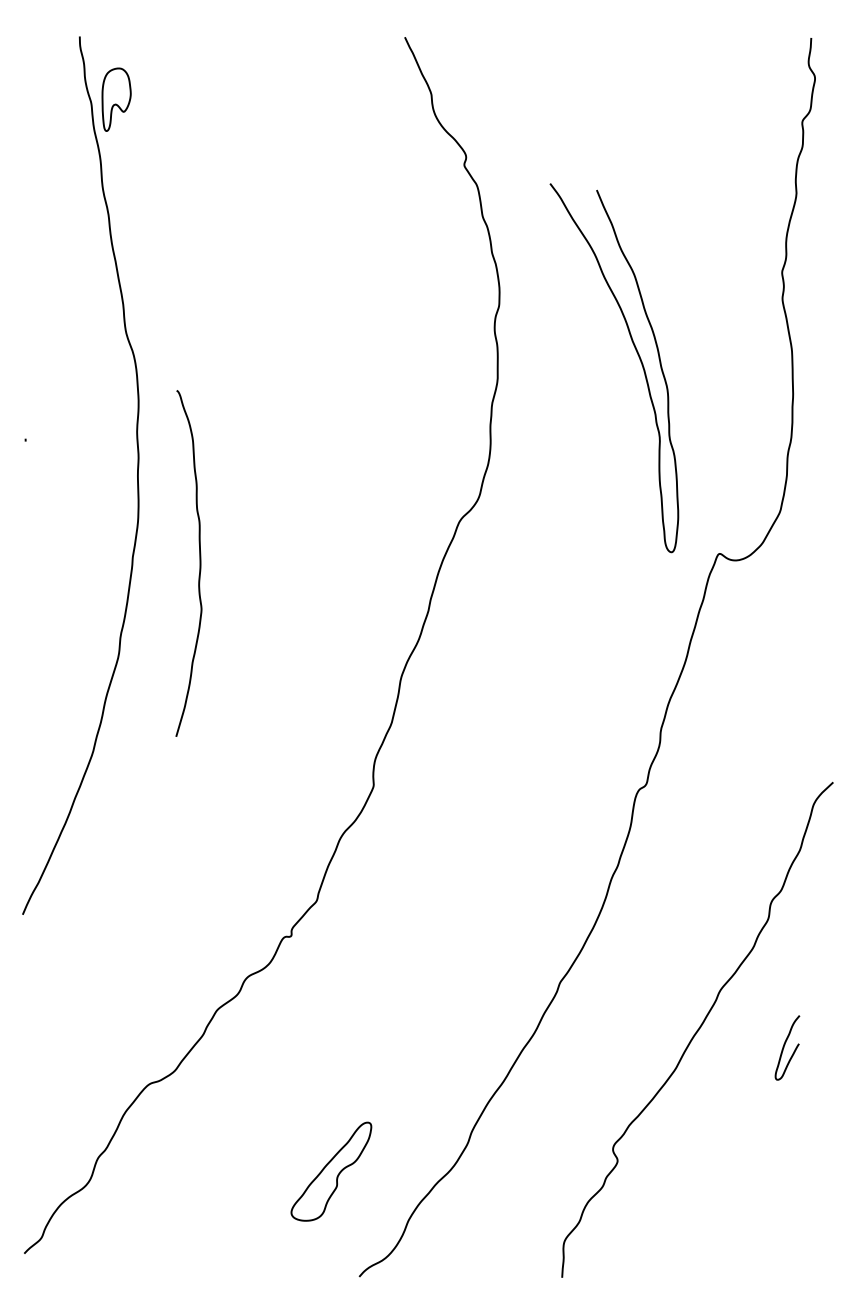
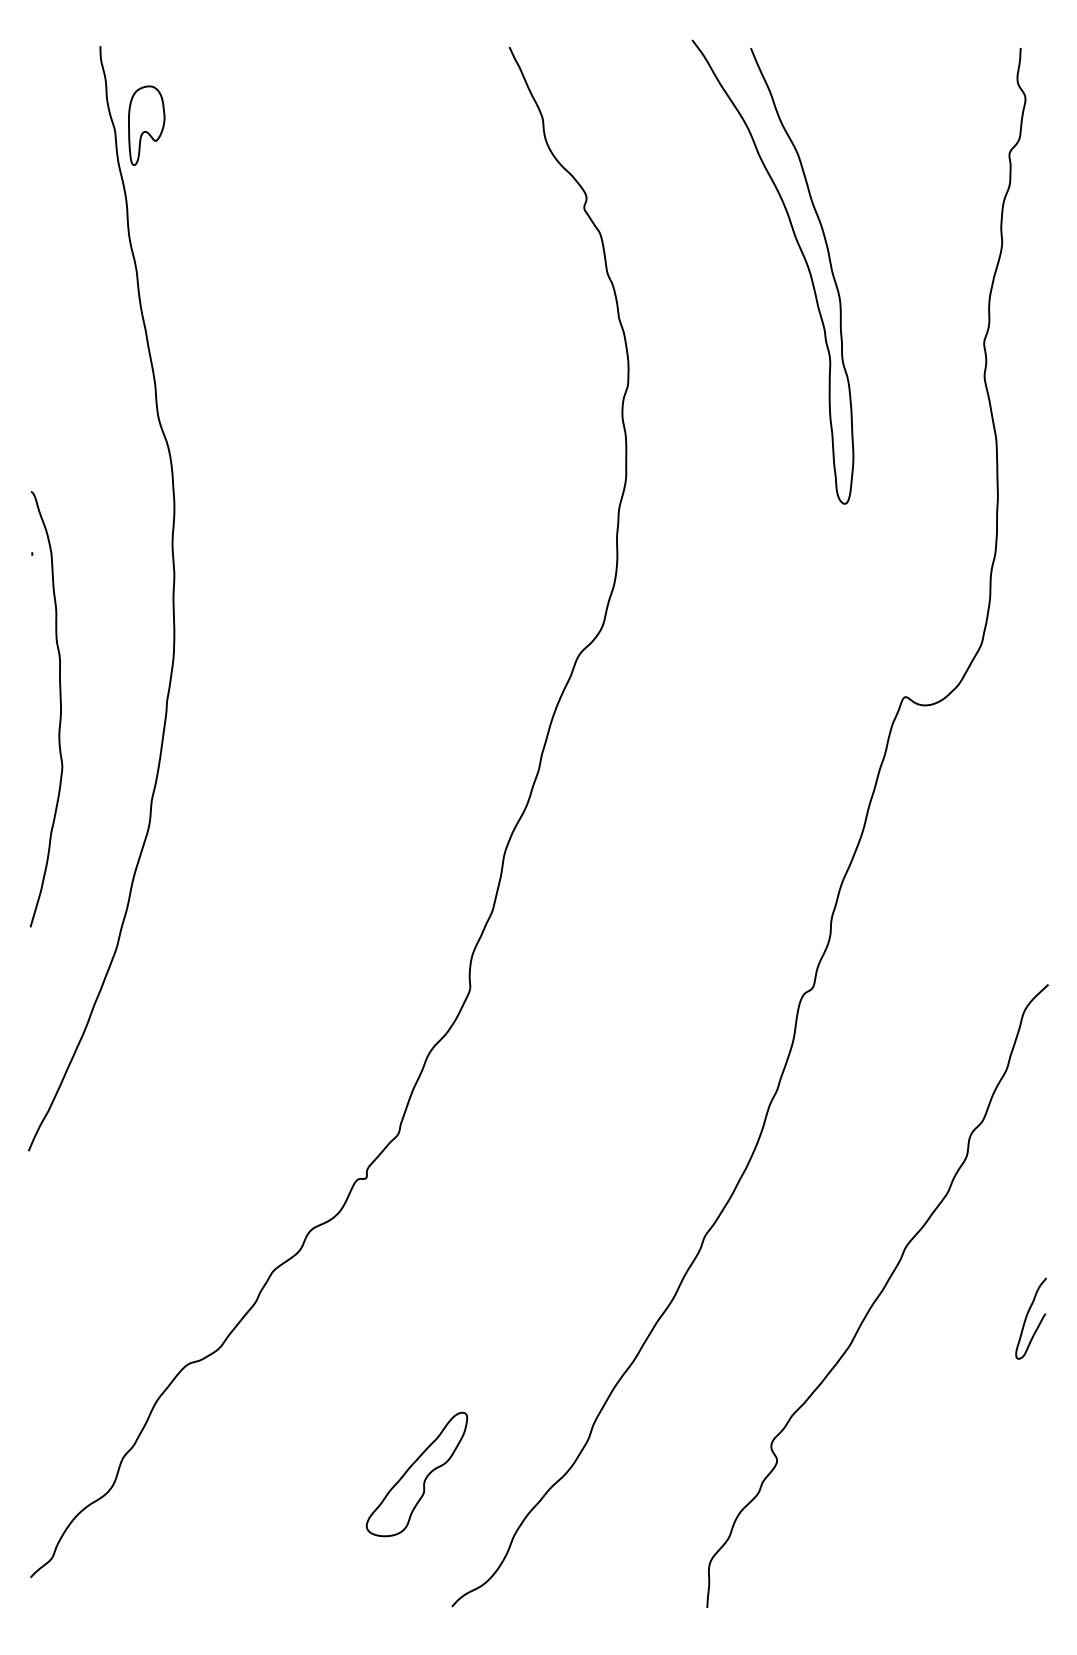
curve: (638, 357) -> (803, 258), moved
curve: (199, 563) -> (59, 709), moved
curve: (785, 1045) -> (1028, 1315), moved

